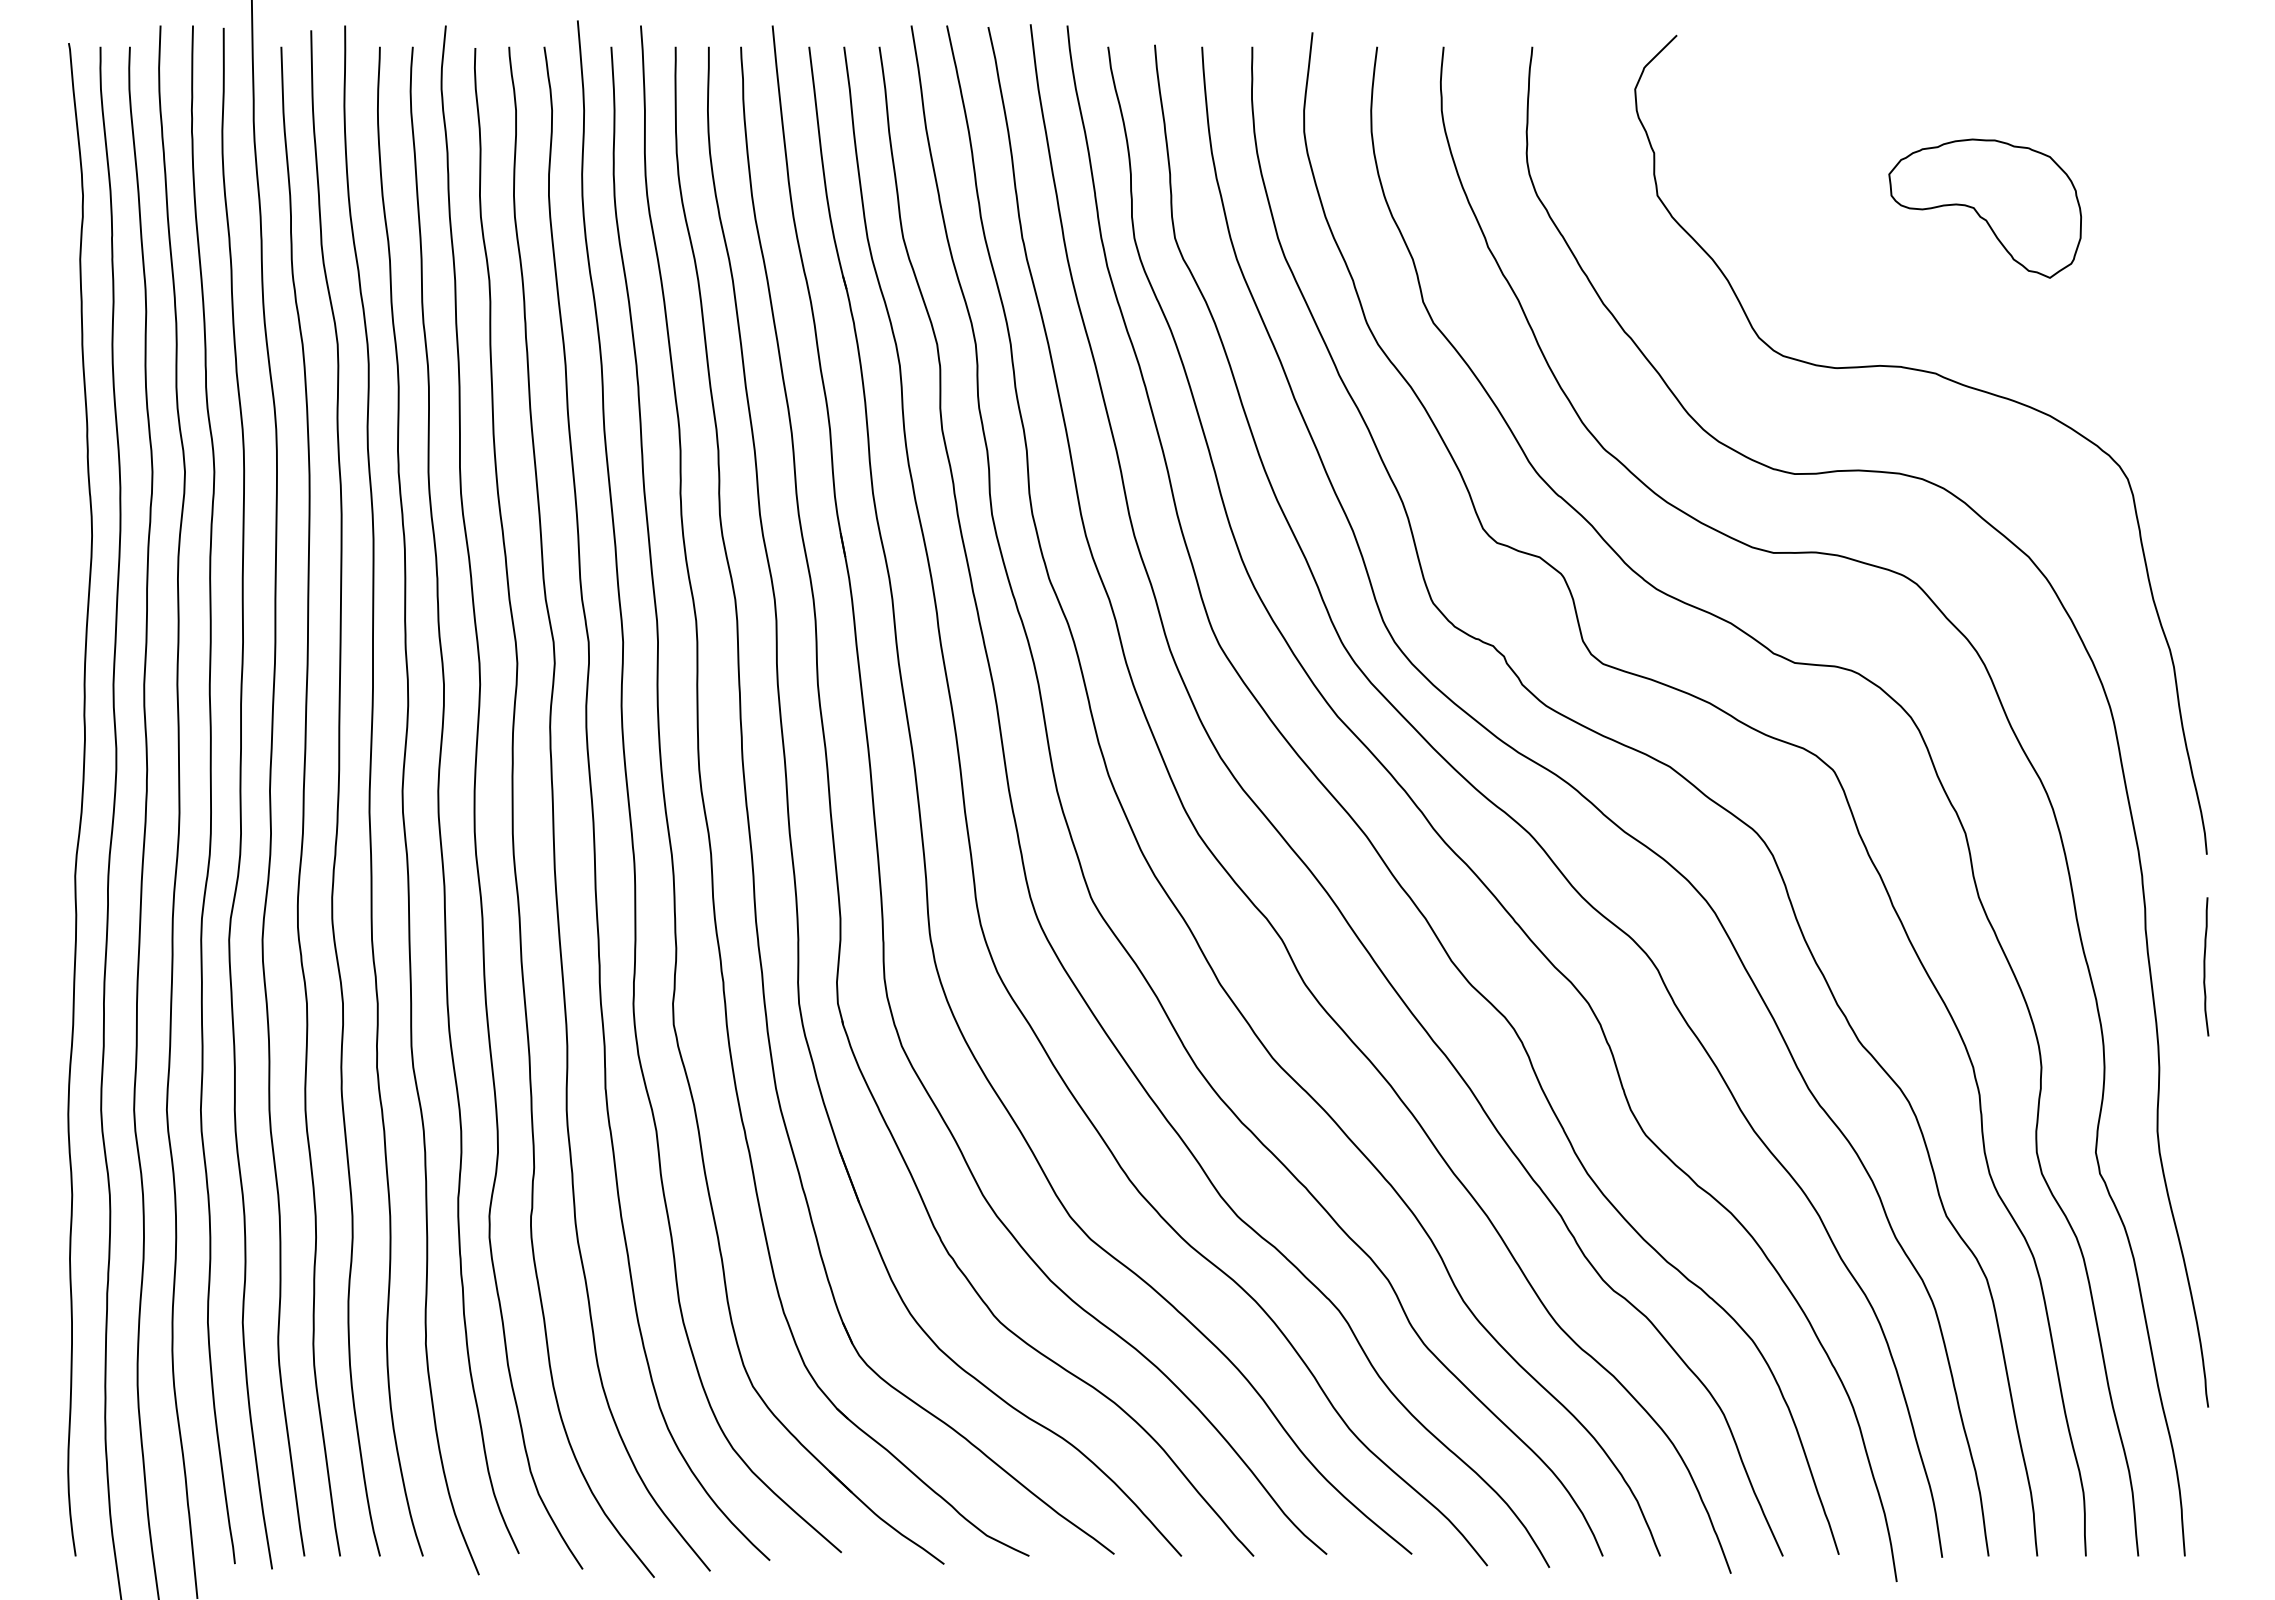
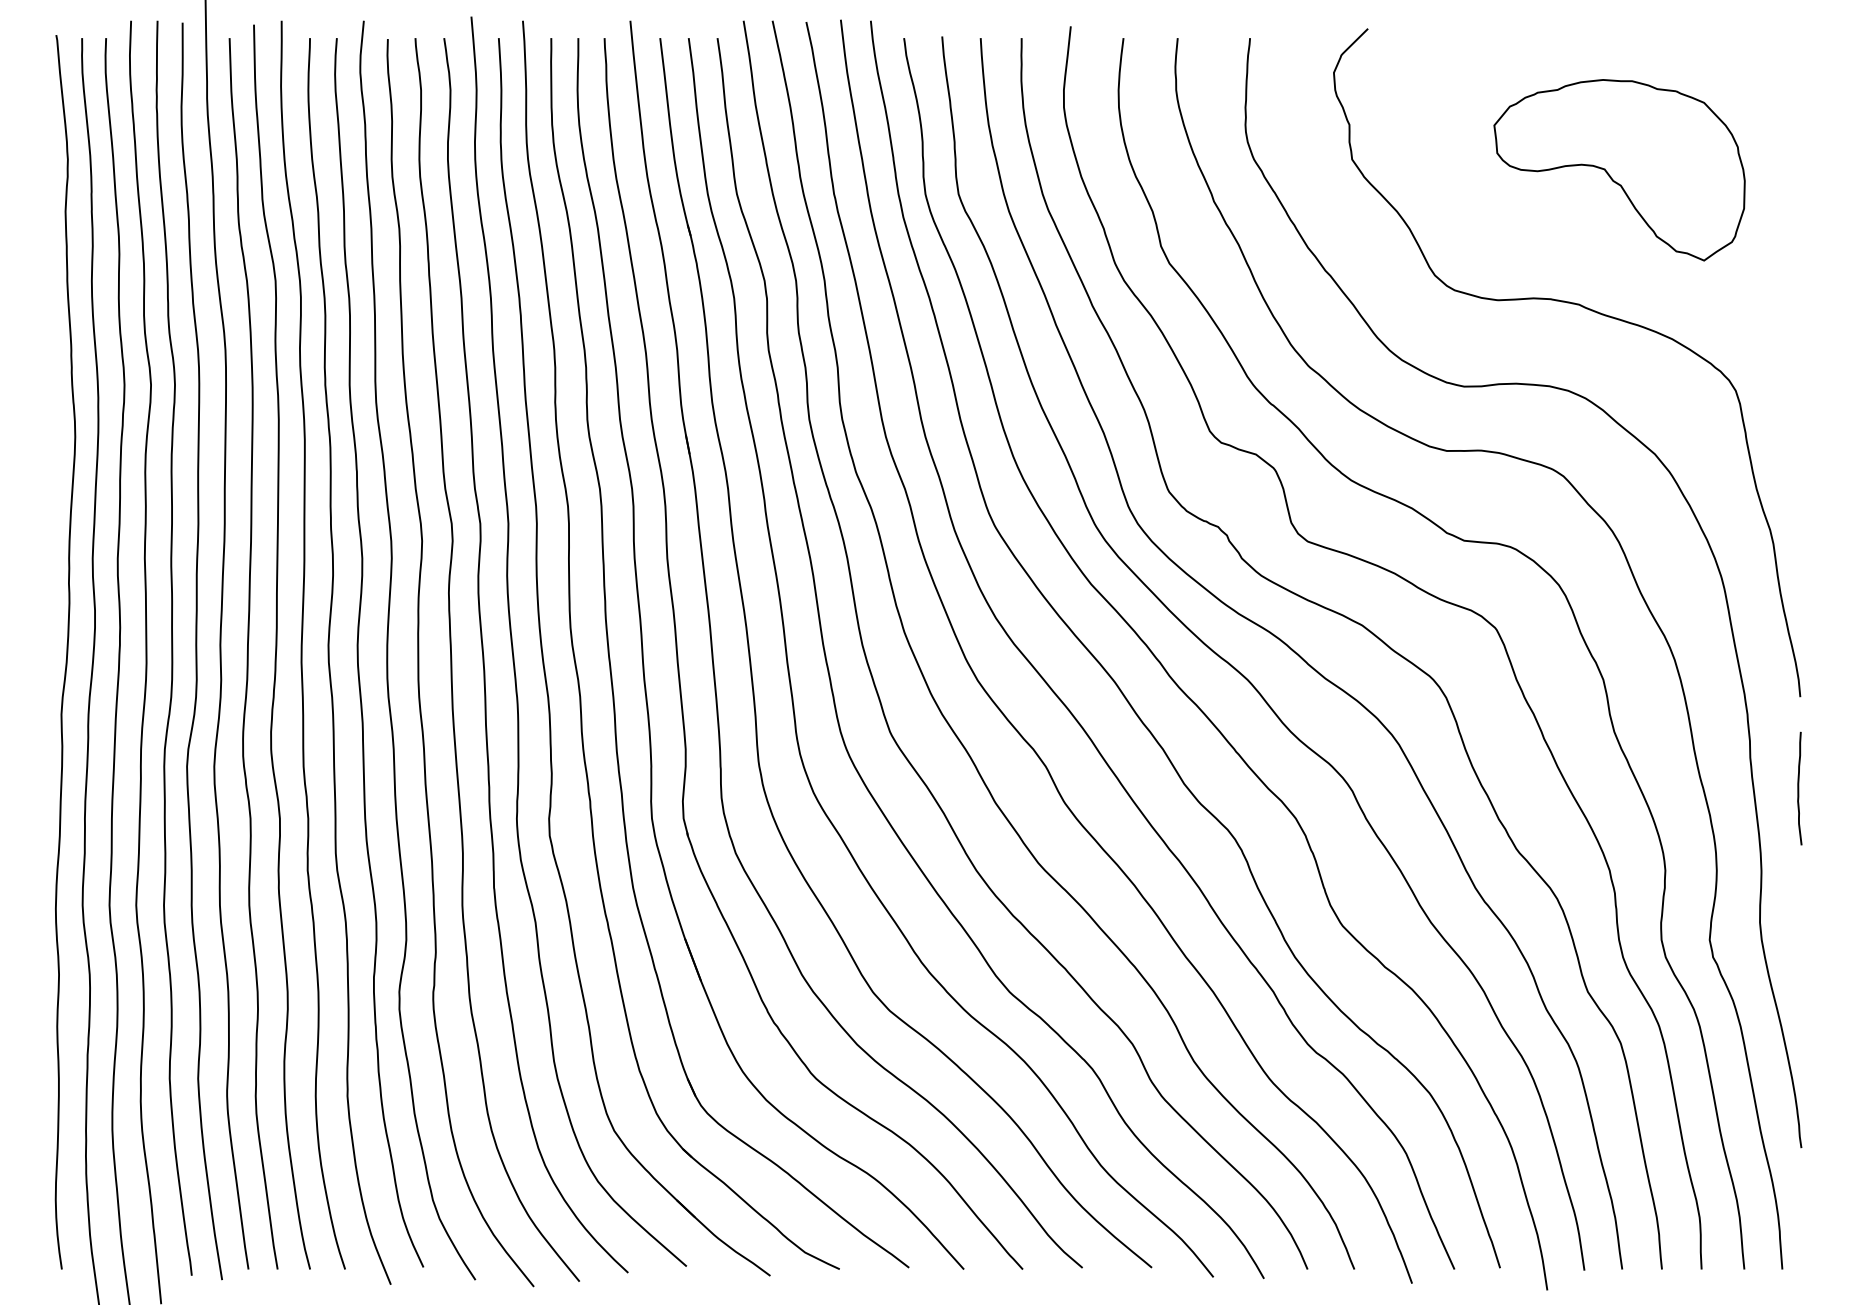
part: (1984, 208) -> (1618, 170), size x1.6

